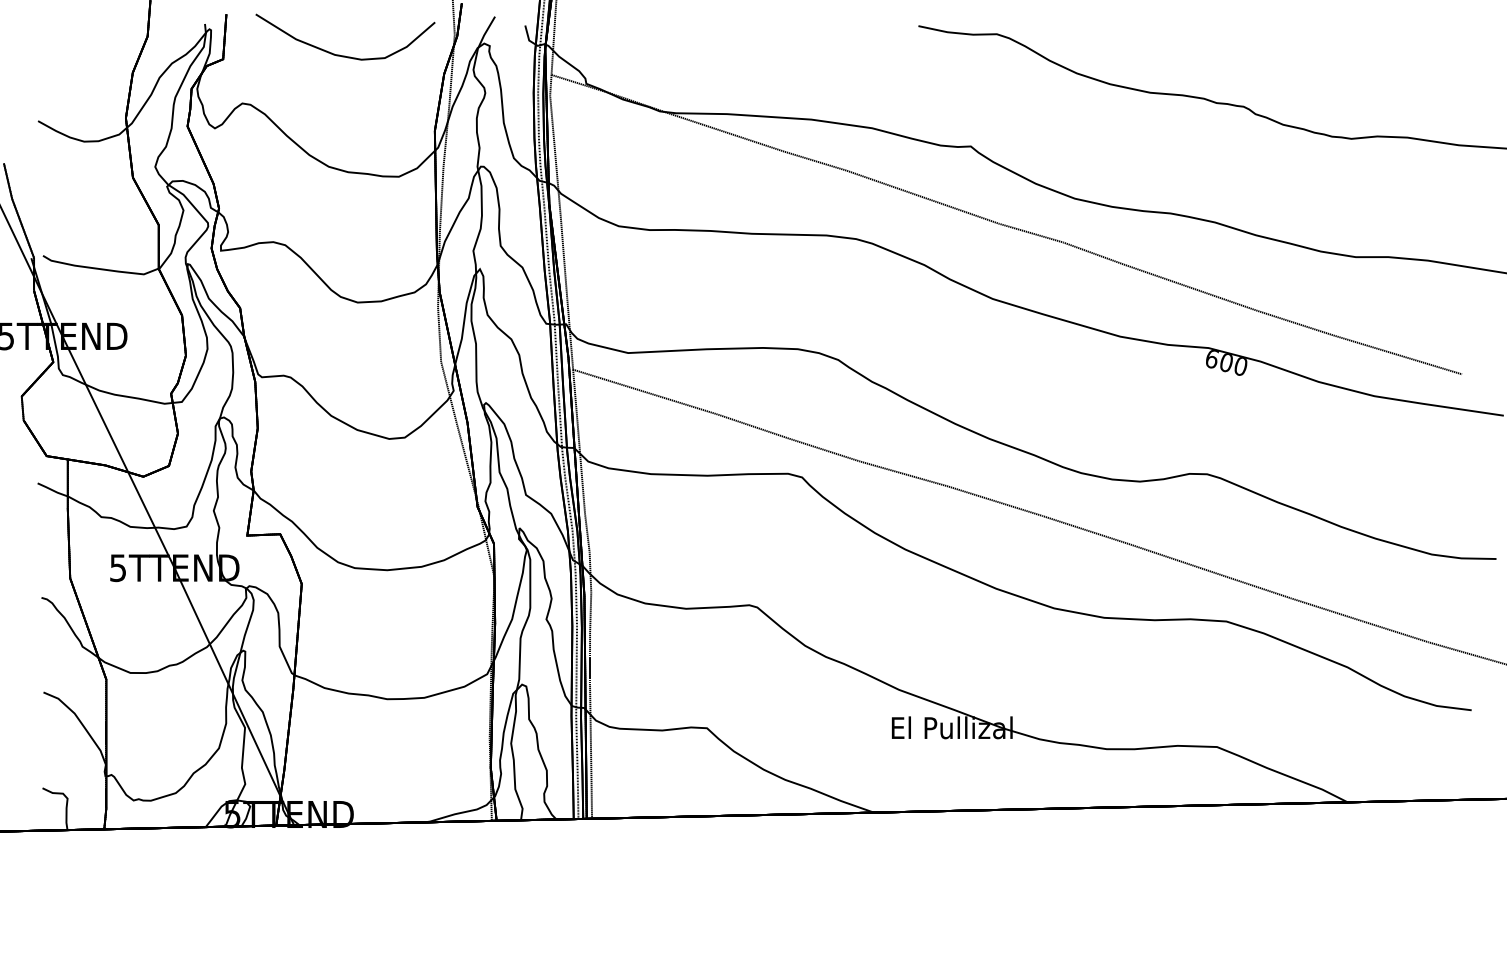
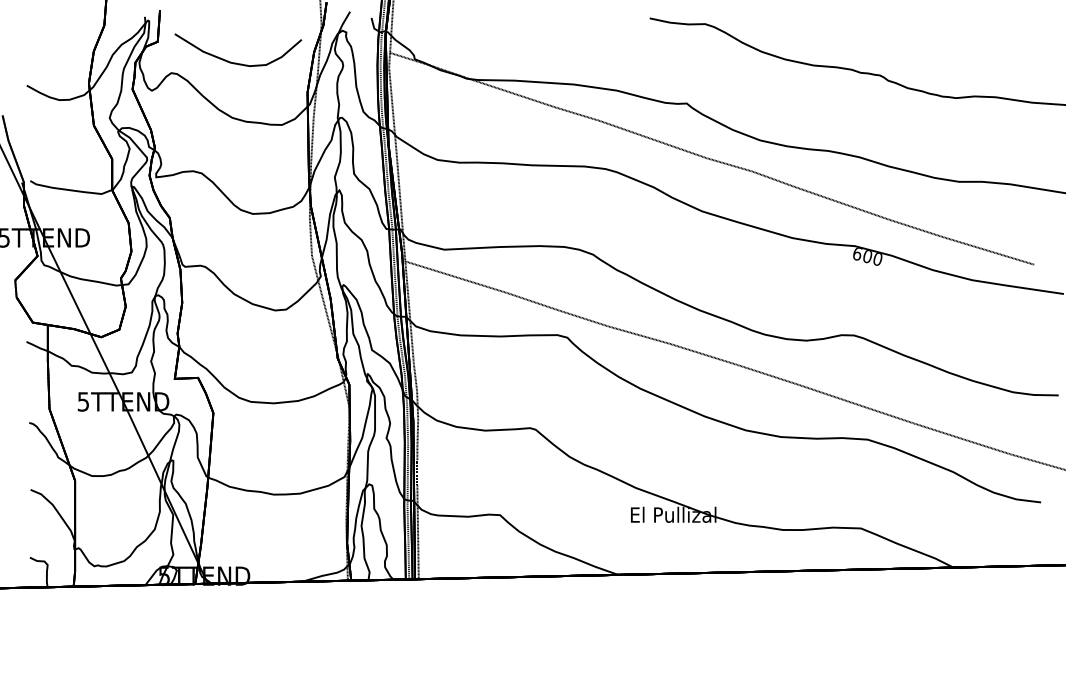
curve: (342, 54) -> (236, 62), moved

